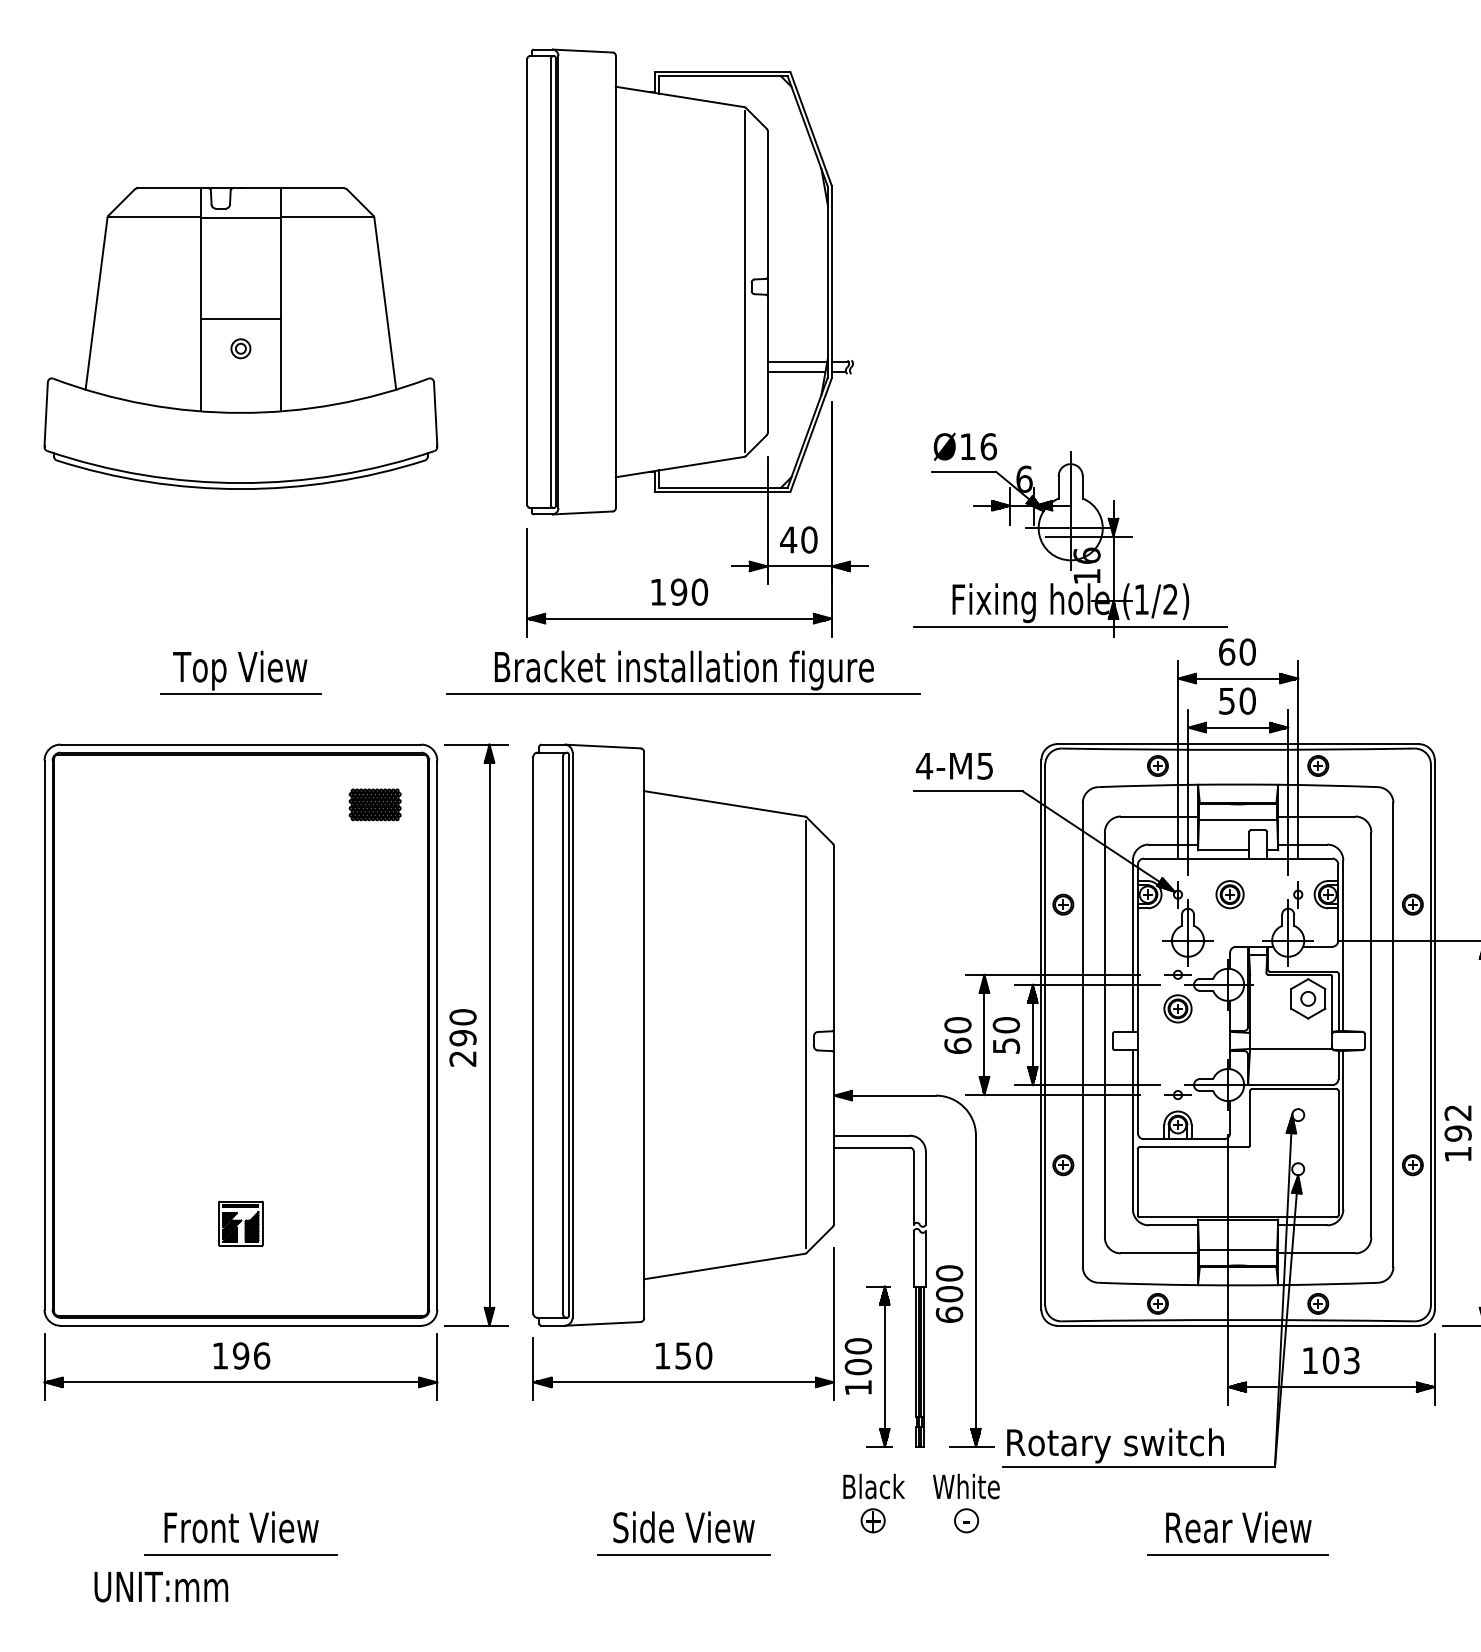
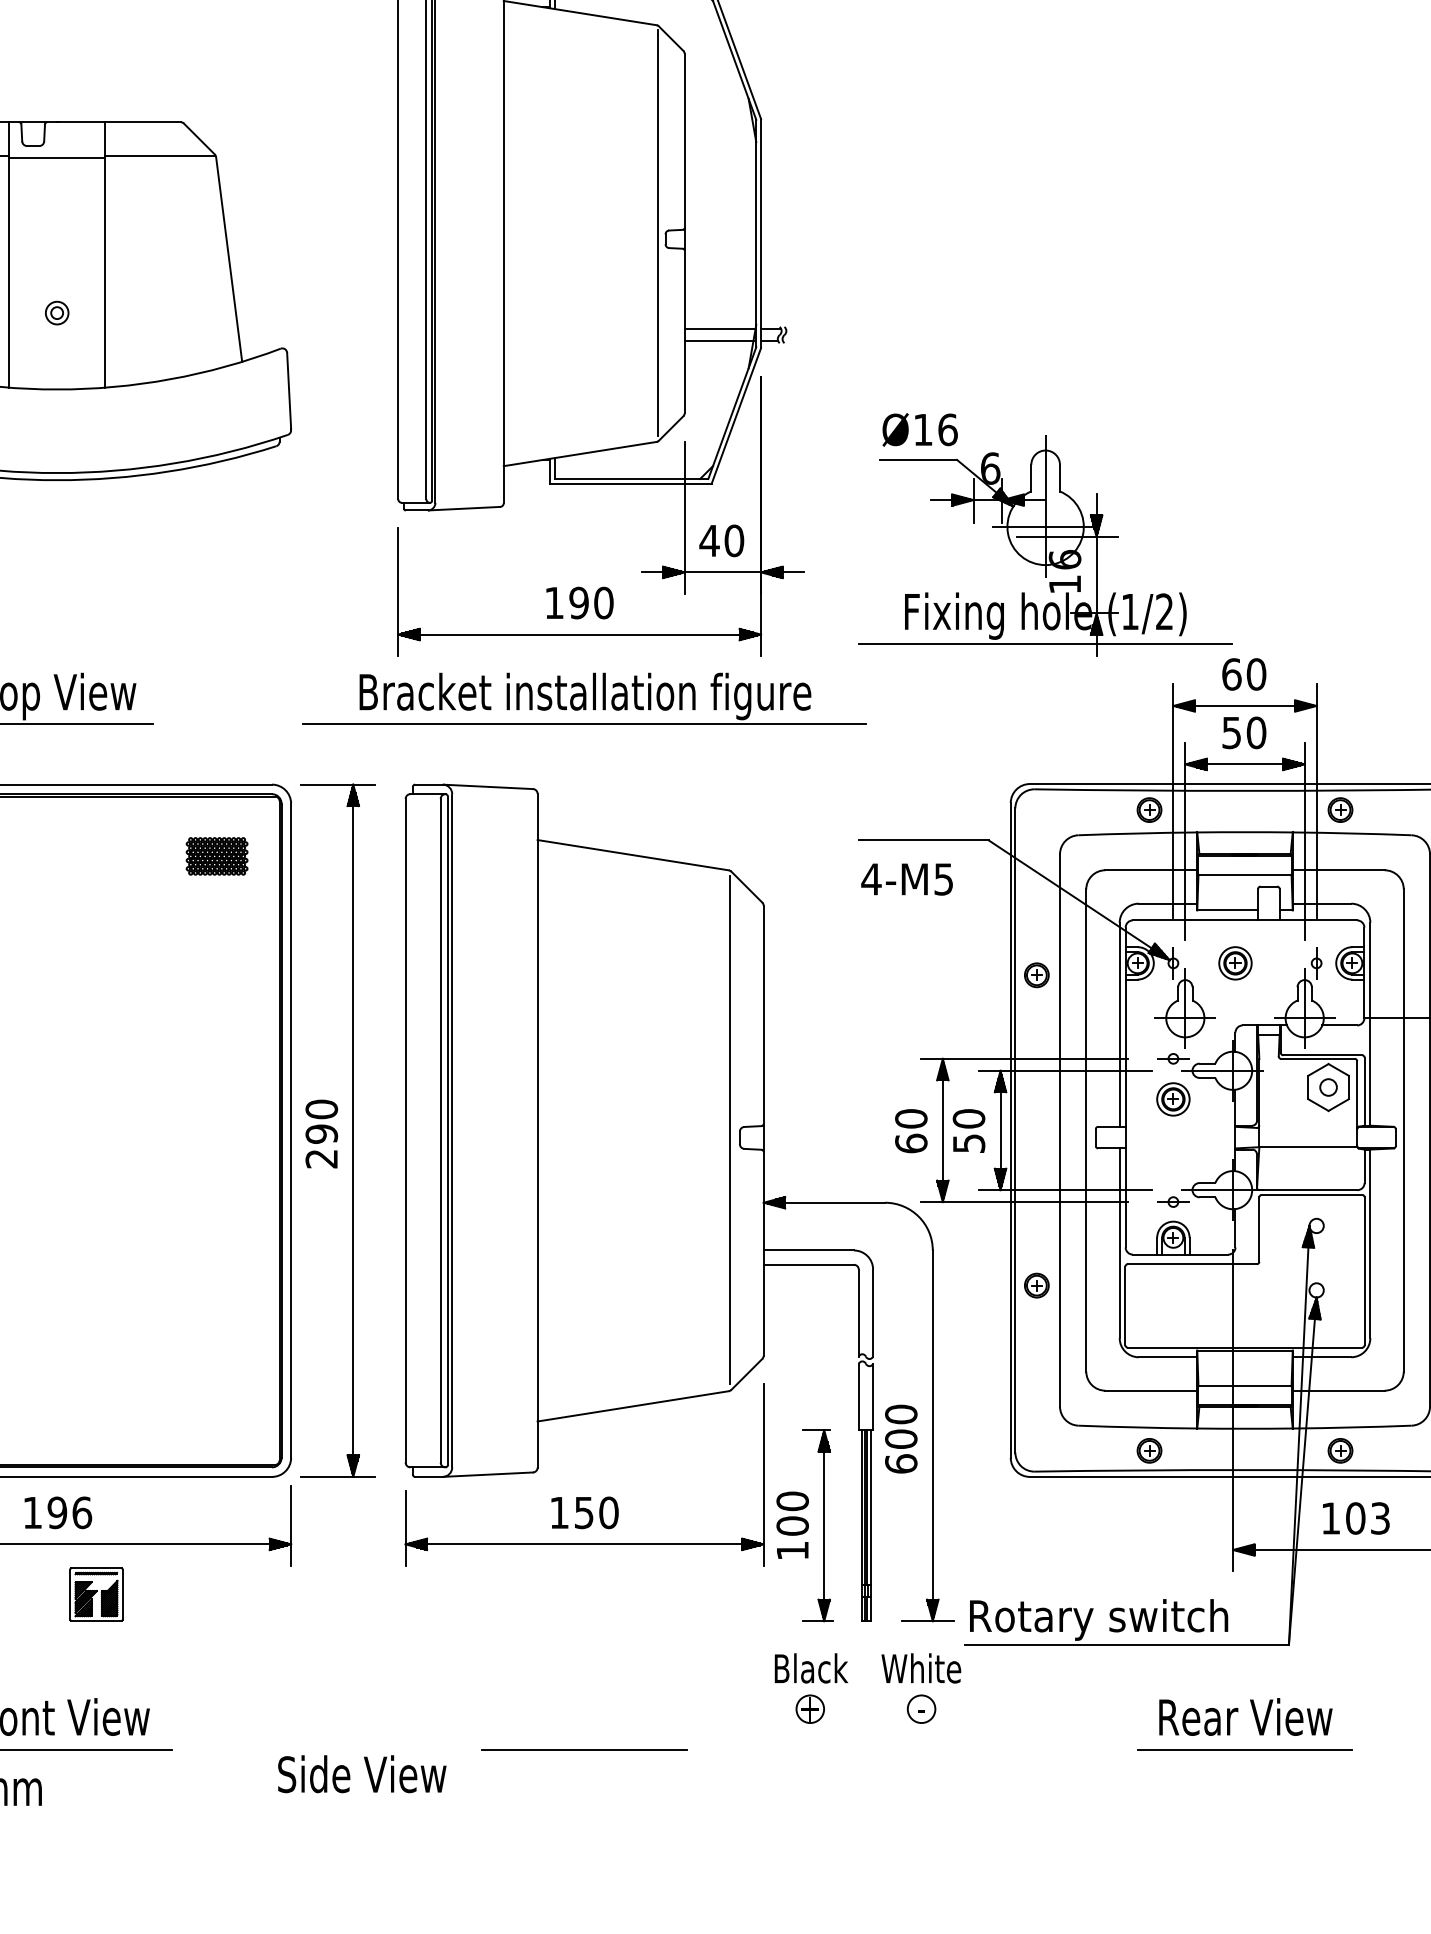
line: (240, 318) -> (56, 277), removed
text: (953, 766) -> (905, 879), moved
part: (240, 1223) -> (95, 1594), moved
text: (683, 1527) -> (361, 1774), moved

